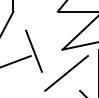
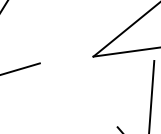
line: (33, 50) -> (44, 54), removed
line: (66, 73) -> (97, 96), removed

